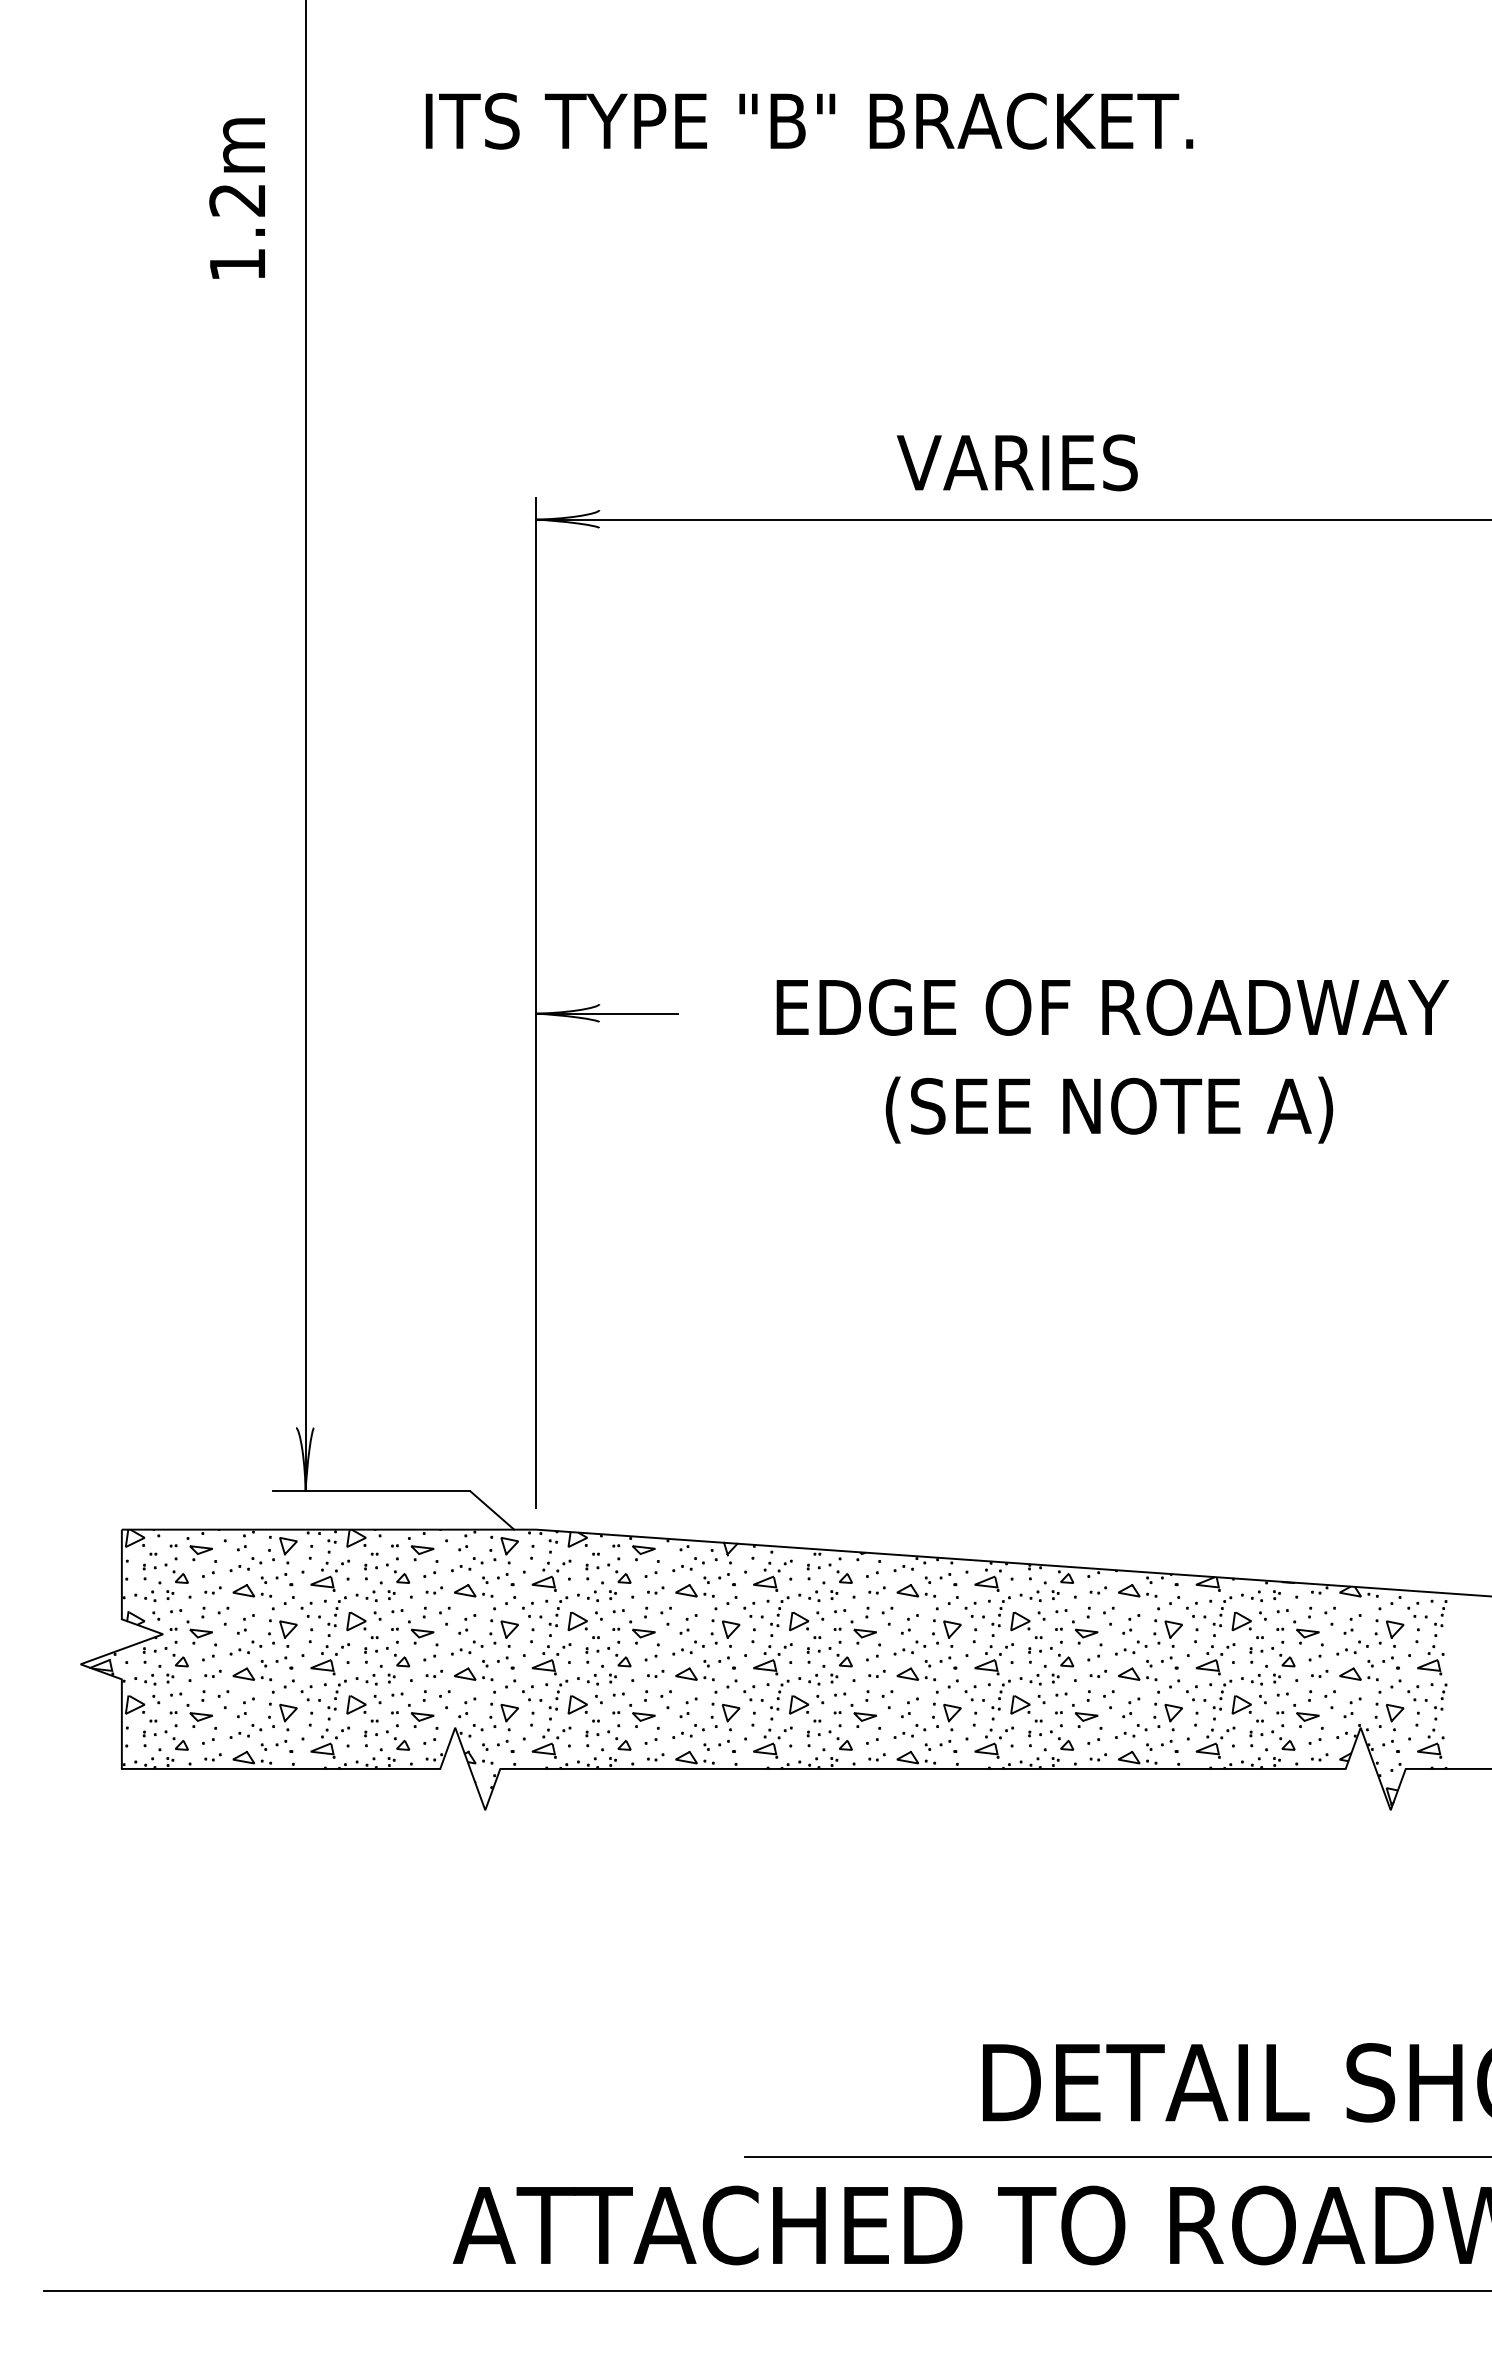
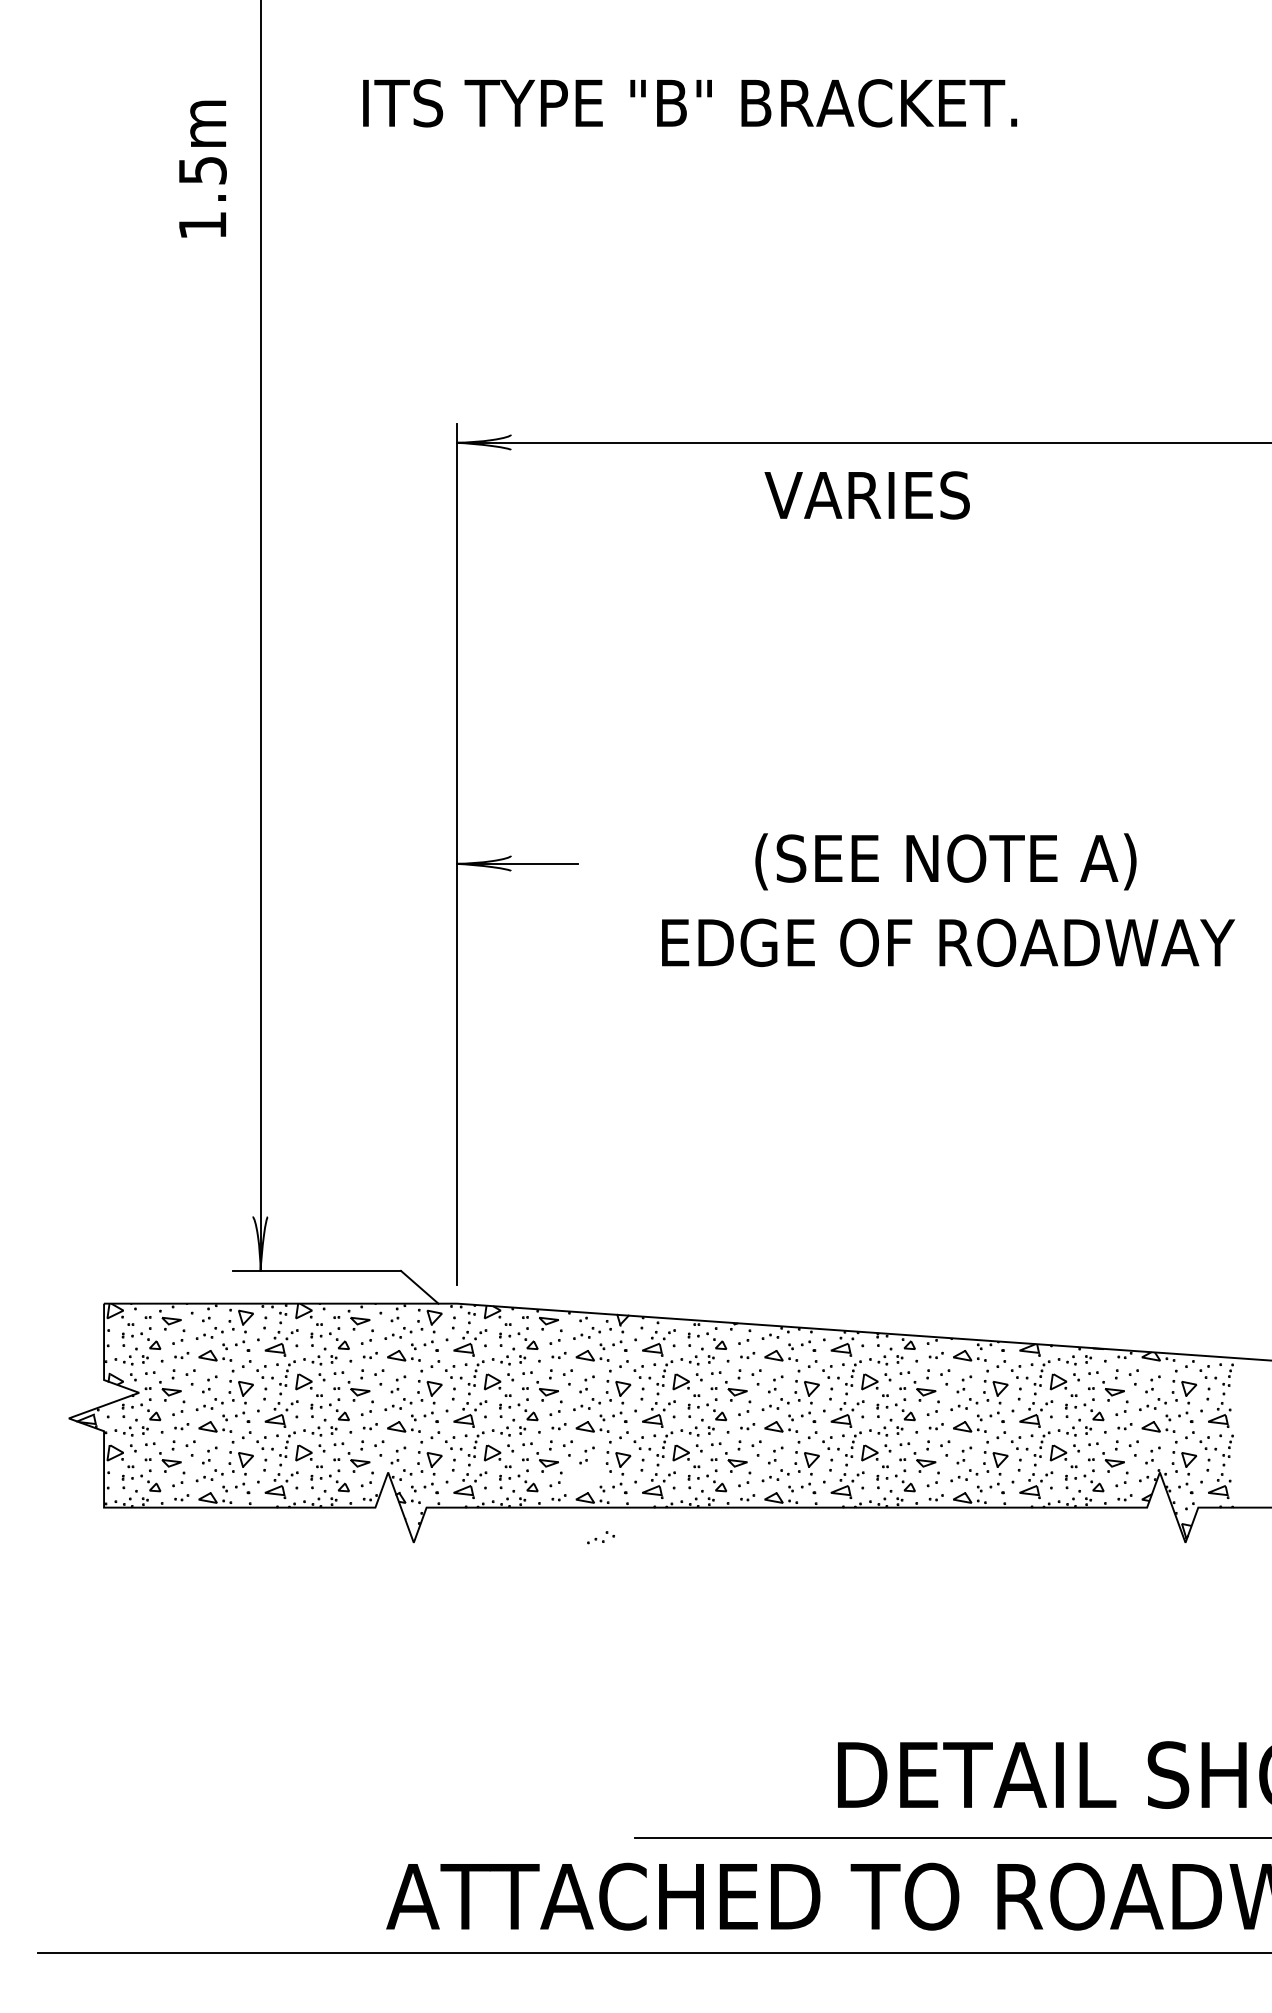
text: (237, 200) -> (202, 170), 1.2m -> 1.5m
text: (1016, 462) -> (866, 495), moved
text: (1112, 1010) -> (948, 861), EDGE OF ROADWAY -> (SEE NOTE A)
text: (1112, 1109) -> (948, 945), (SEE NOTE A) -> EDGE OF ROADWAY
part: (687, 1731) -> (600, 1537), moved

